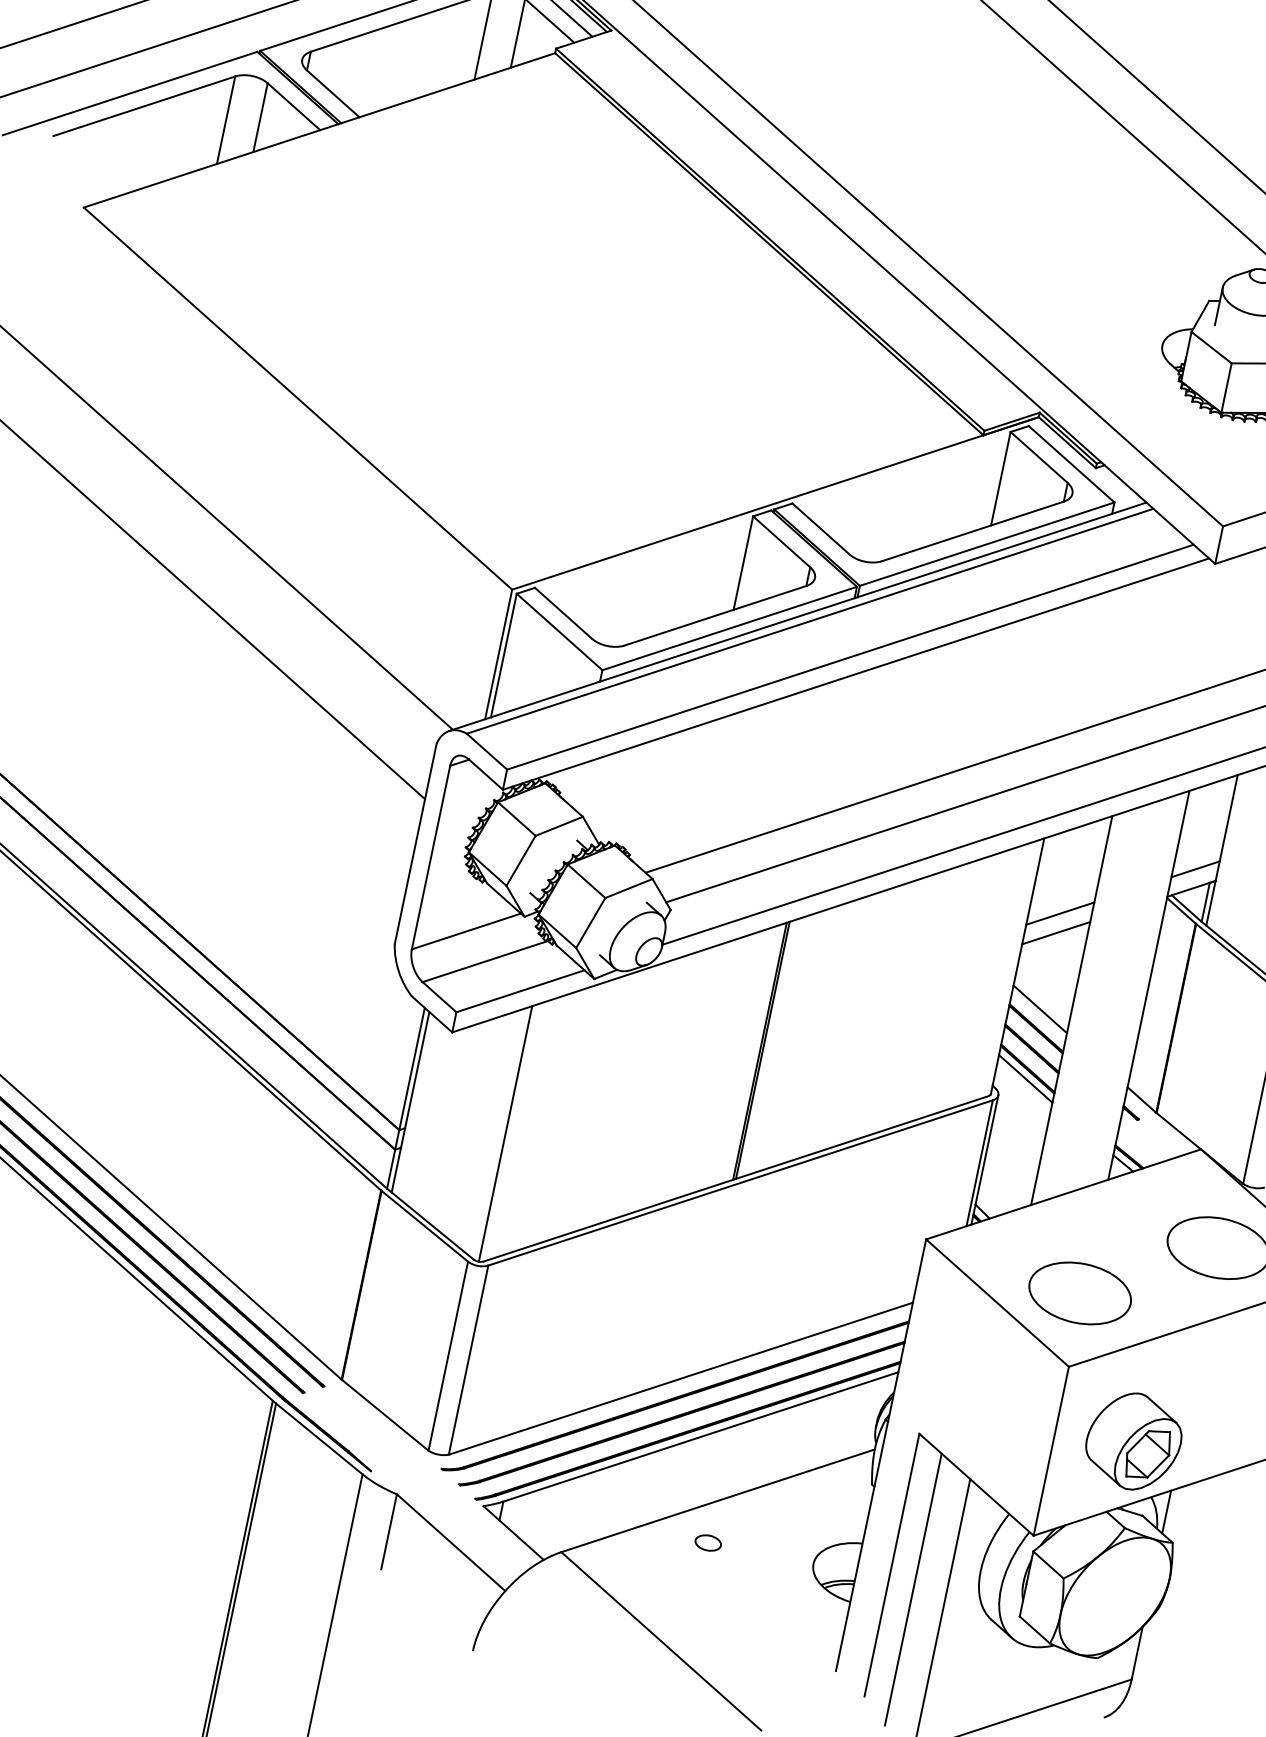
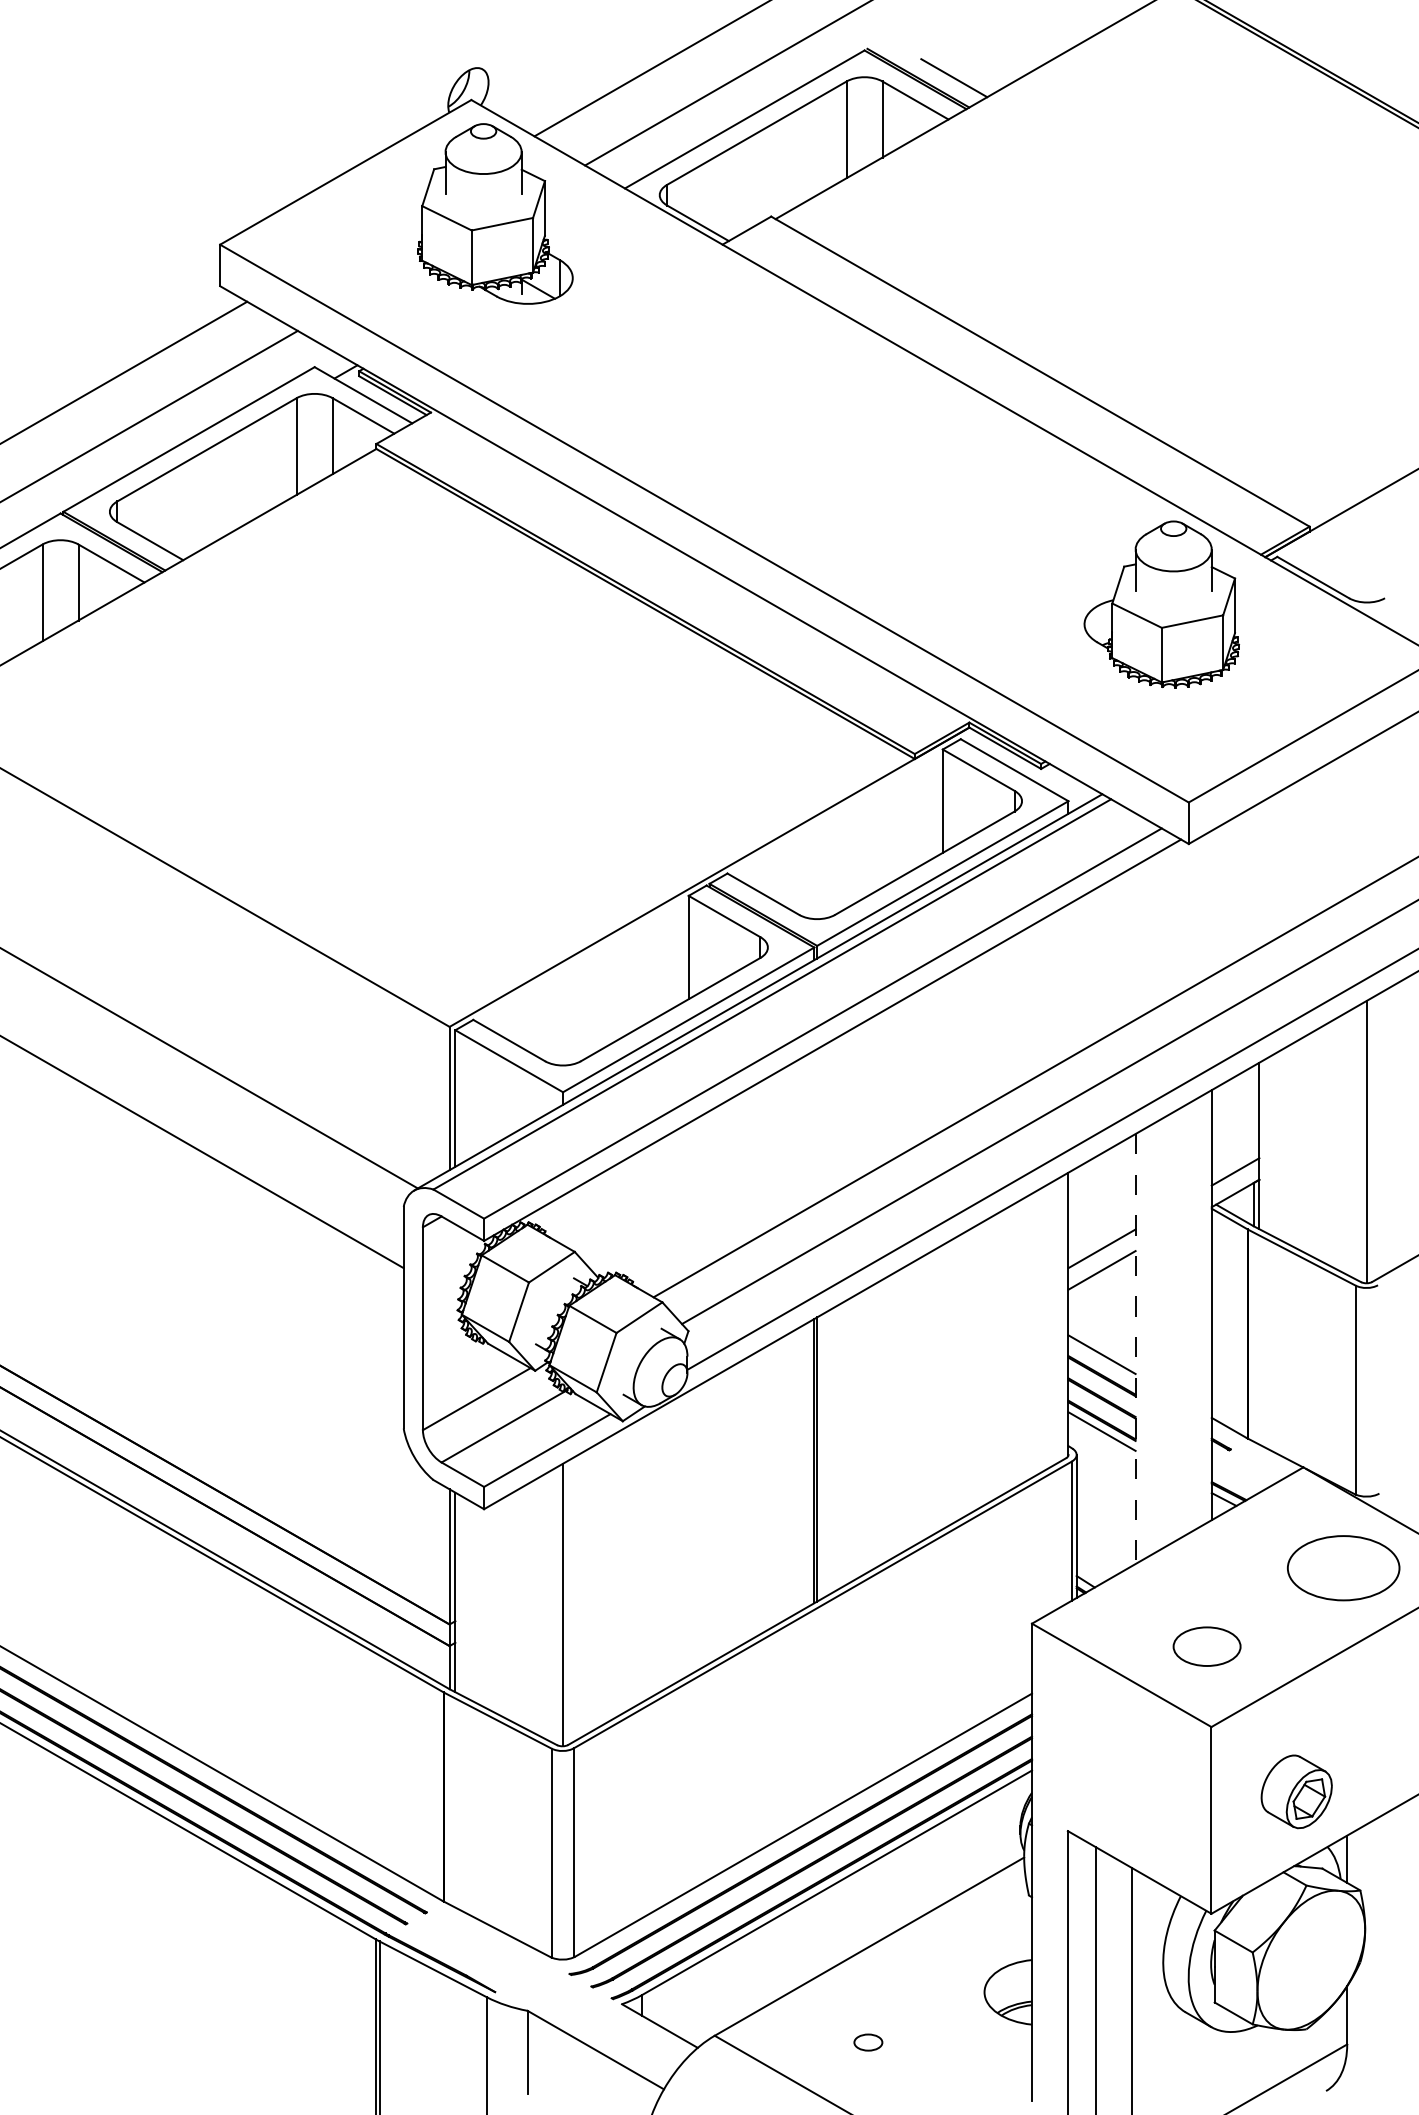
line: (1071, 1011) -> (1135, 1349), solid -> dashed
part: (1079, 1293) -> (1206, 1646), size x0.6
part: (1133, 1441) -> (1296, 1791), size x0.7
part: (708, 1542) -> (868, 2042), moved

